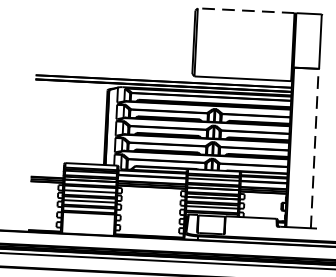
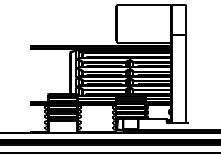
line: (246, 9) -> (144, 4), dashed -> solid
line: (314, 147) -> (185, 78), dashed -> solid

